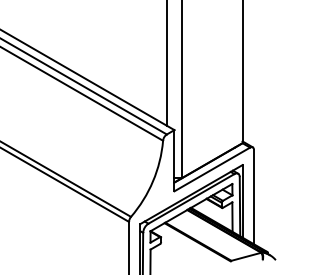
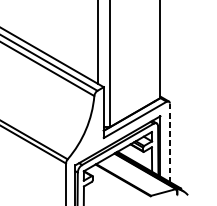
line: (253, 197) -> (169, 143), solid -> dashed

